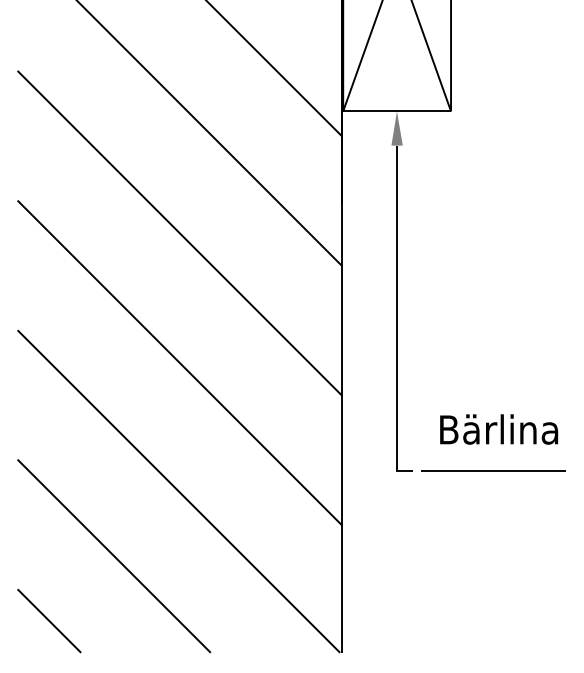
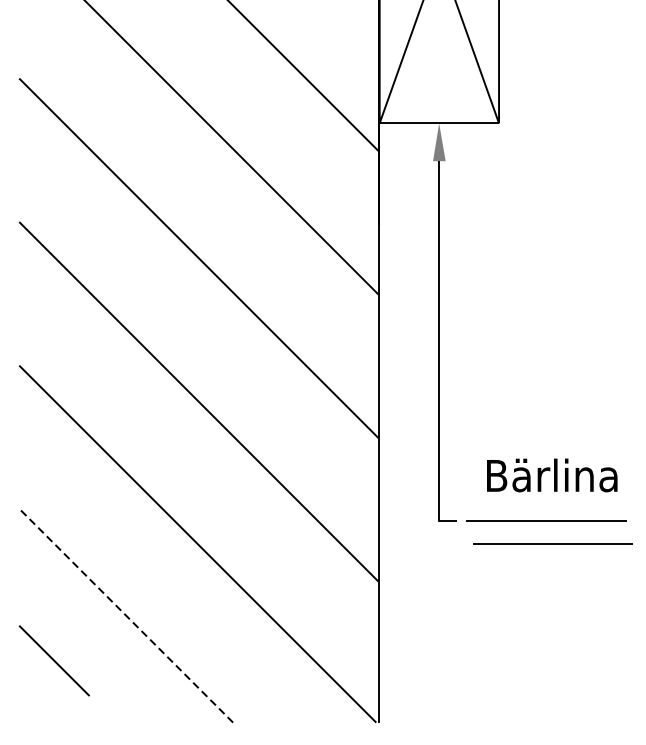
line: (499, 491) -> (552, 544), added
line: (114, 556) -> (126, 616), solid -> dashed
line: (49, 620) -> (54, 660), moved

